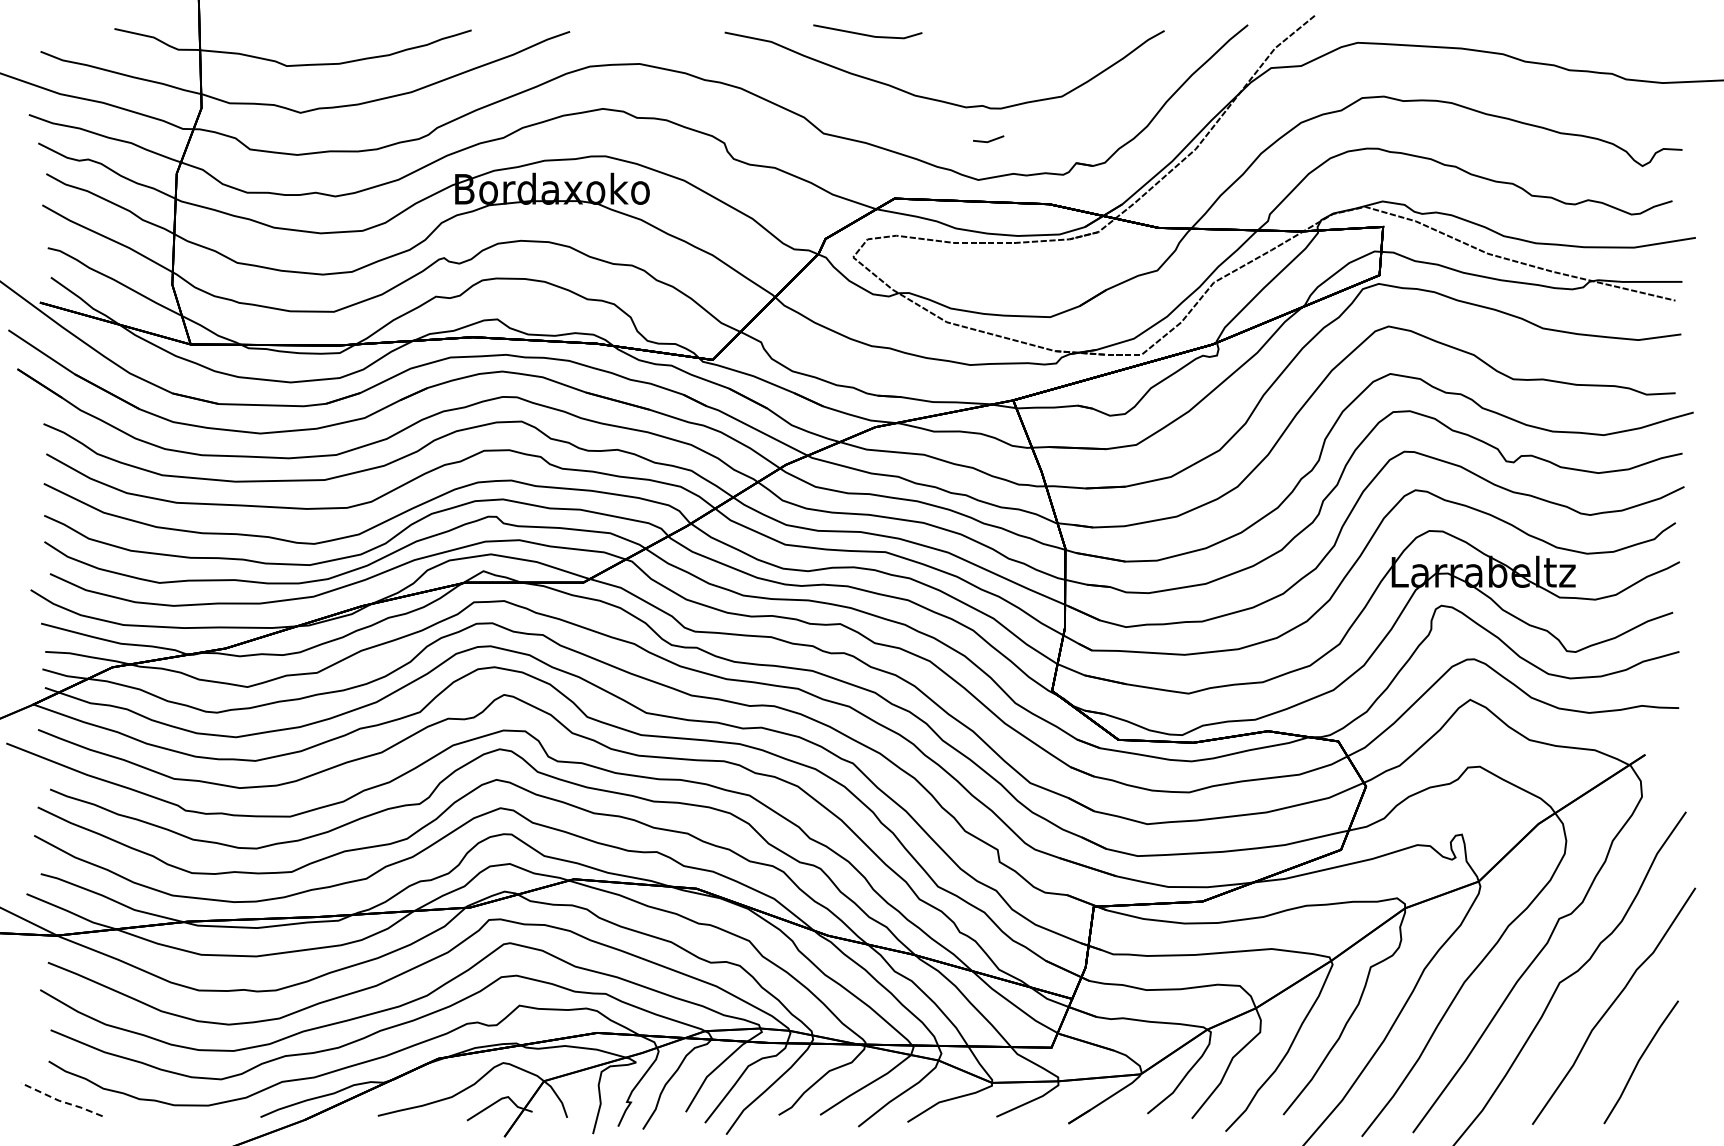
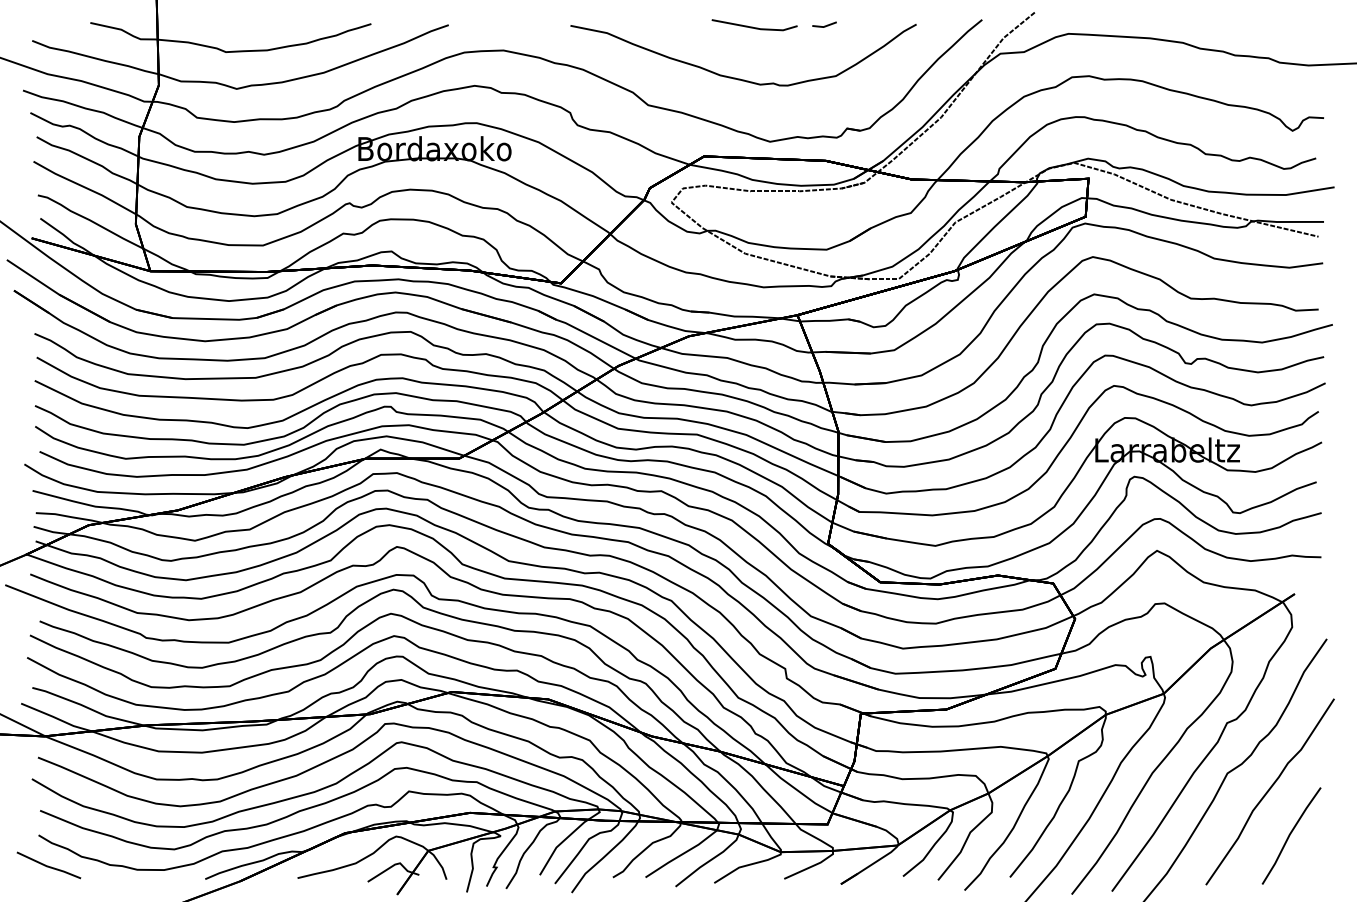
line: (867, 34) -> (754, 27), moved
line: (988, 140) -> (824, 25), moved
line: (60, 1101) -> (47, 866), dashed -> solid

